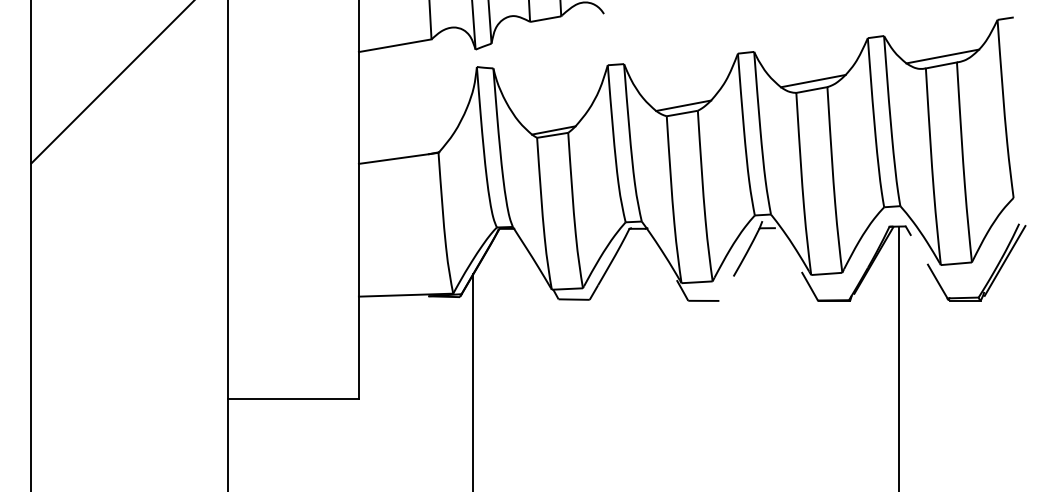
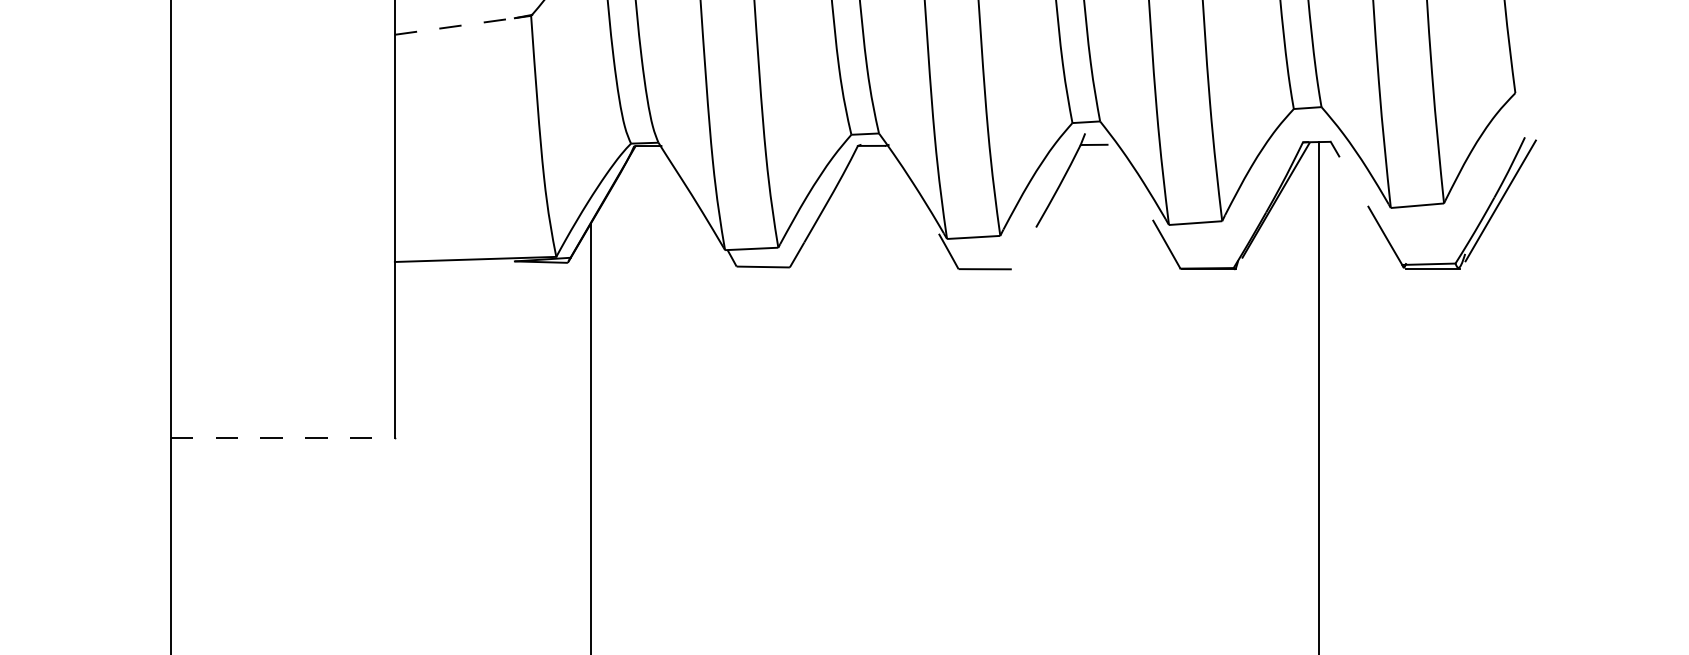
line: (394, 158) -> (455, 25), solid -> dashed
line: (293, 399) -> (282, 438), solid -> dashed

